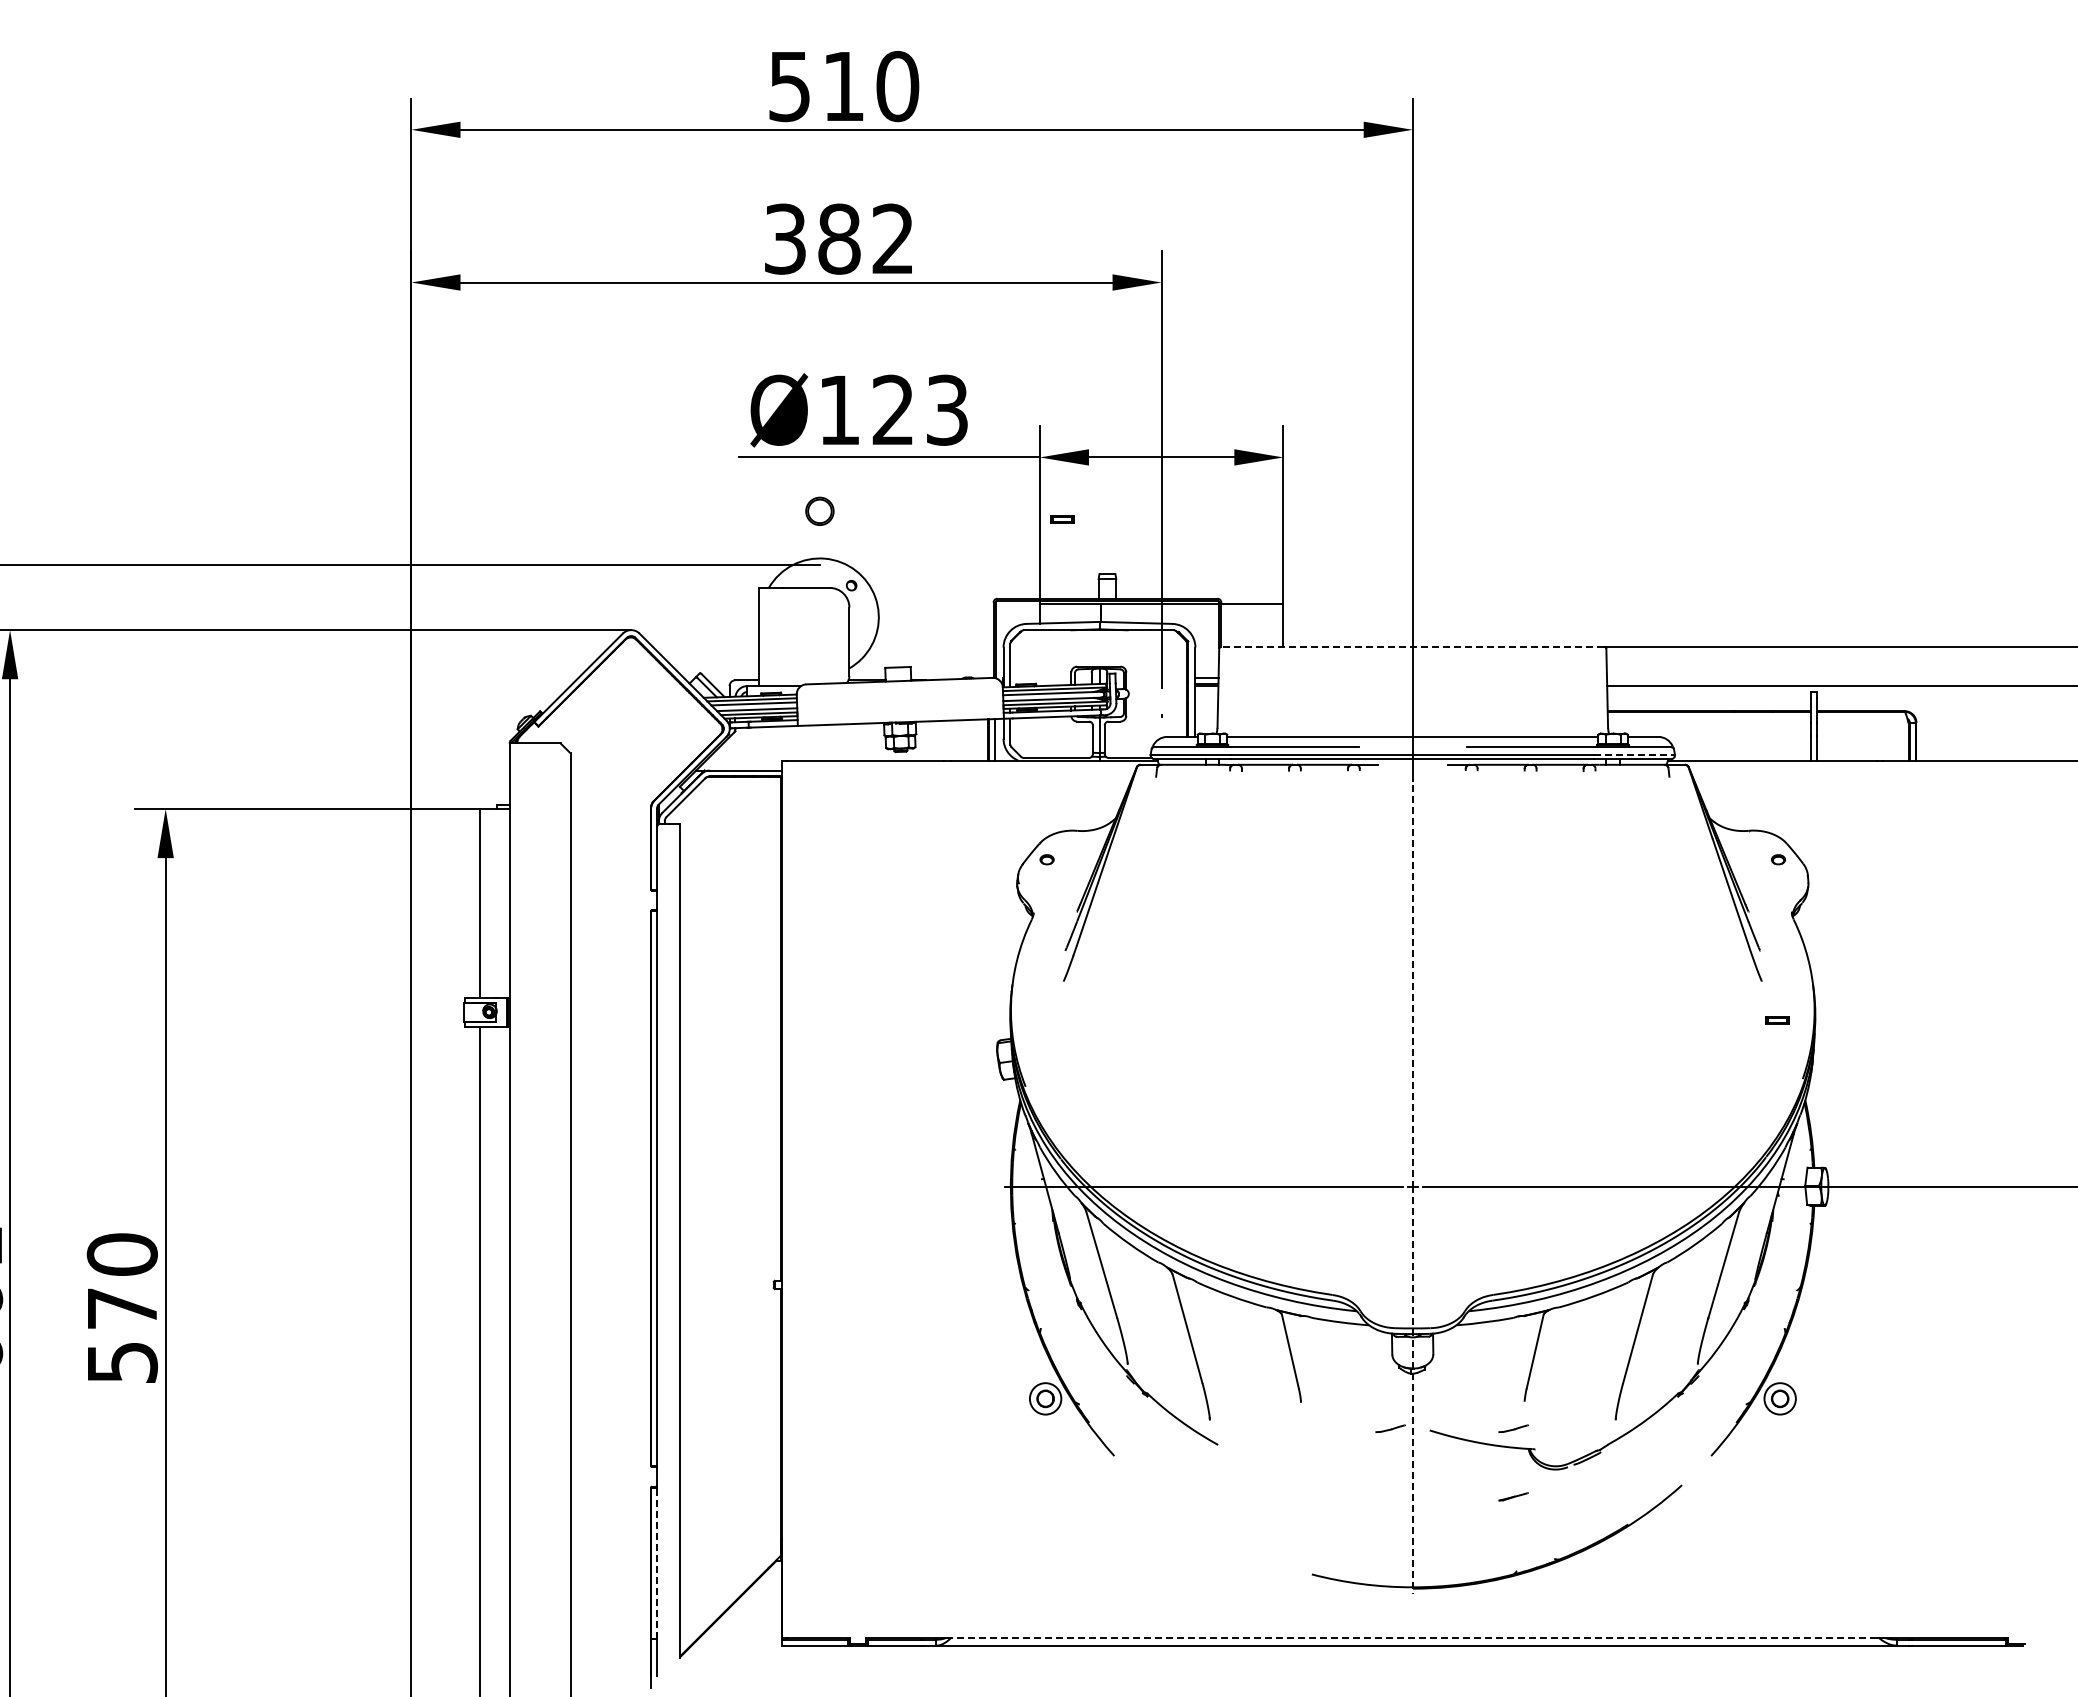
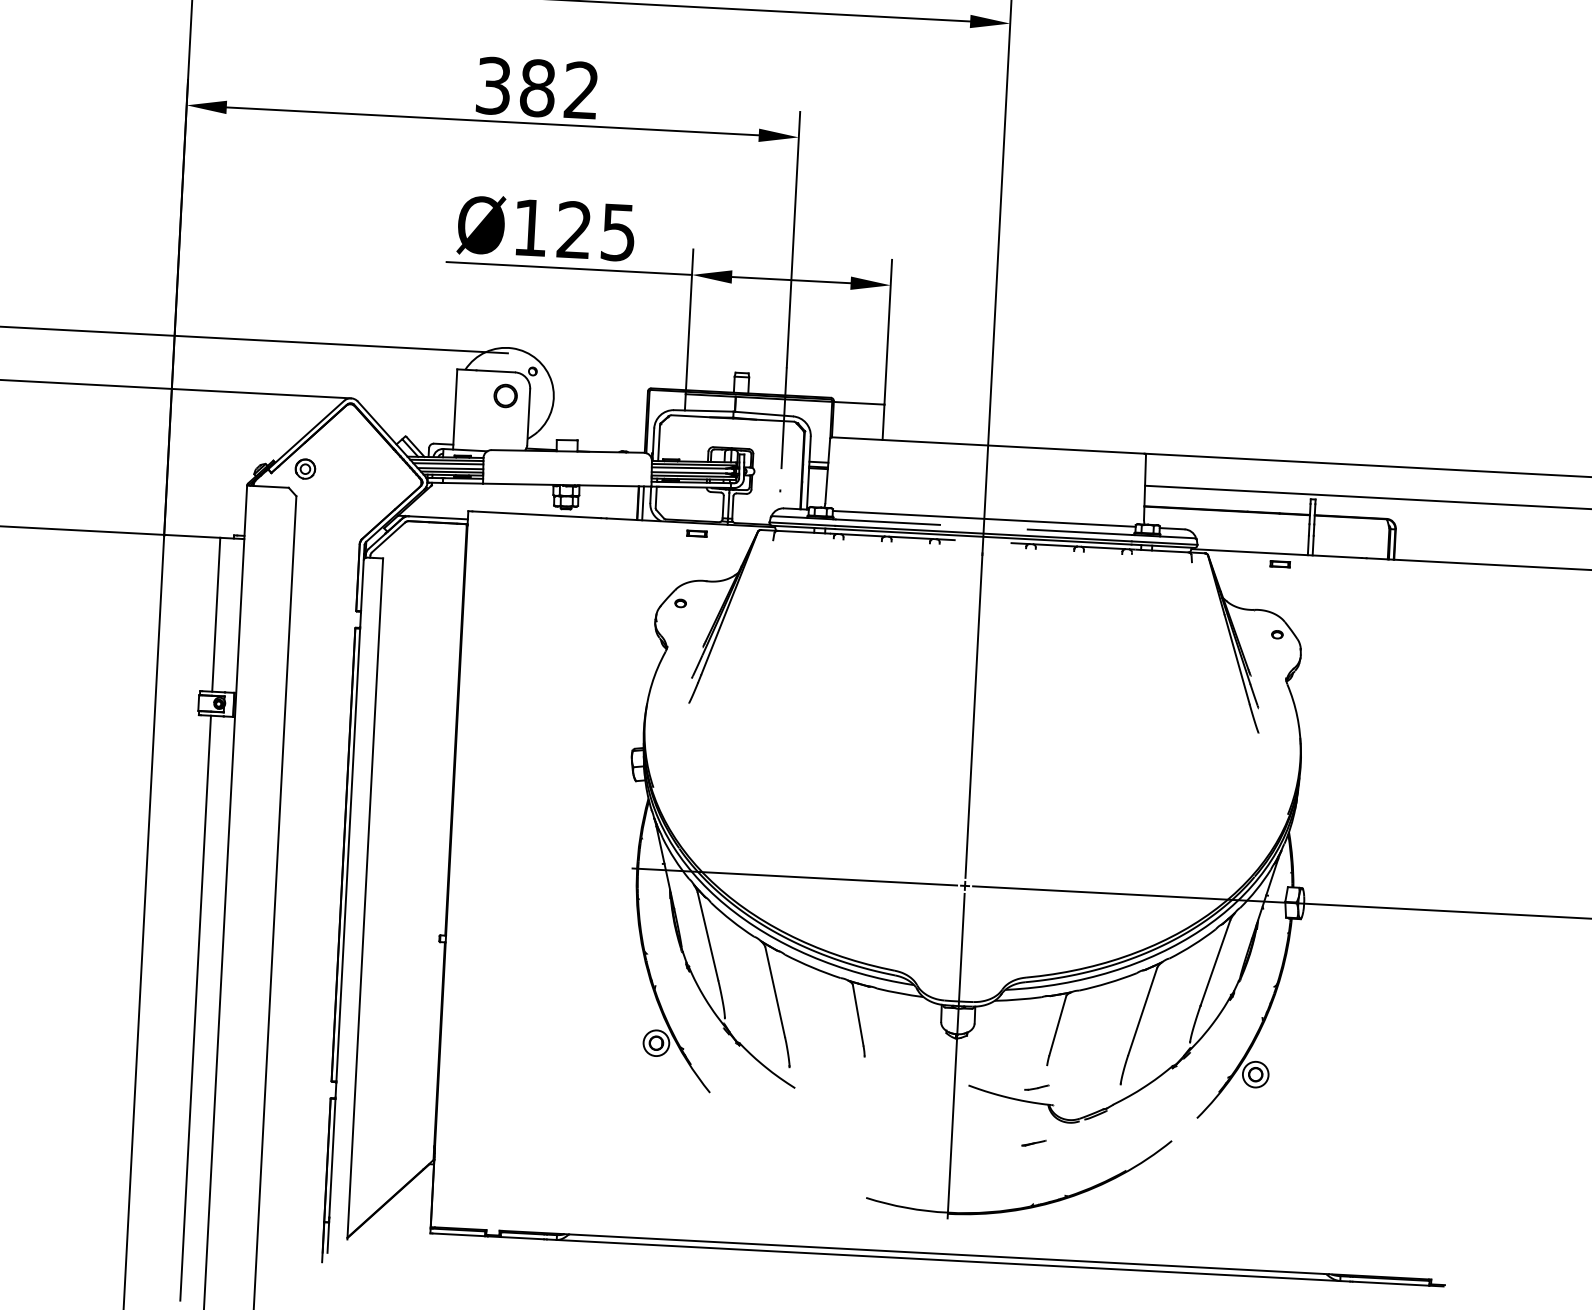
text: (947, 409) -> (618, 231), Ø123 -> Ø125
part: (819, 510) -> (505, 395), moved
part: (1062, 519) -> (696, 533), moved
line: (1412, 646) -> (987, 445), dashed -> solid
part: (579, 719) -> (305, 469), added
line: (1635, 754) -> (1165, 542), dashed -> solid
line: (1412, 978) -> (973, 715), dashed -> solid
part: (1777, 1020) -> (1280, 564), moved
line: (1412, 1395) -> (955, 1056), dashed -> solid
line: (1390, 1428) -> (936, 1082), removed
line: (656, 1563) -> (331, 1160), dashed -> solid
line: (1413, 1638) -> (946, 1254), dashed -> solid

